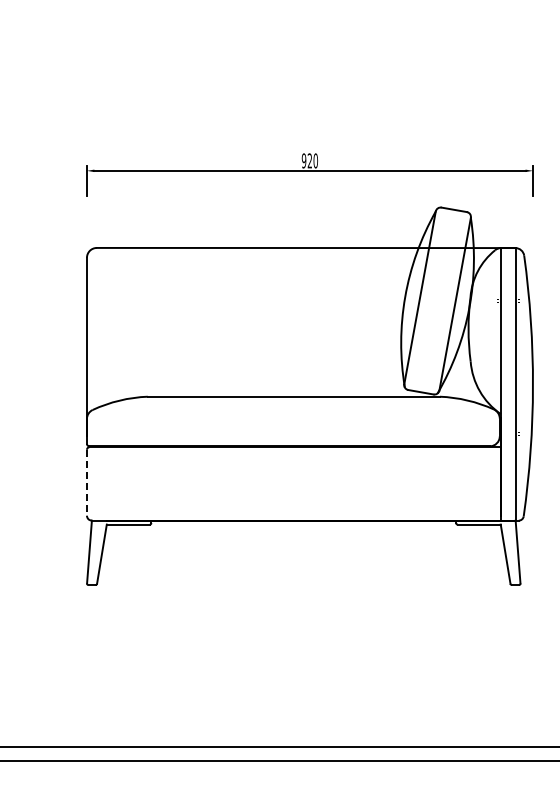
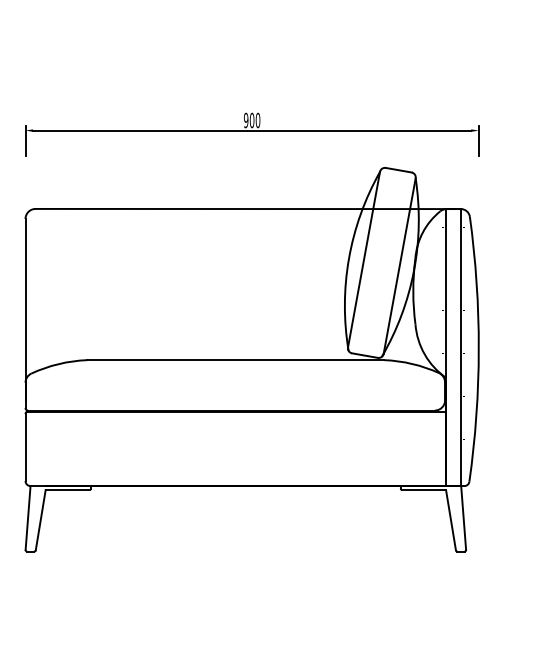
text: (309, 160) -> (251, 120), 920 -> 900
line: (86, 482) -> (25, 447), dashed -> solid

